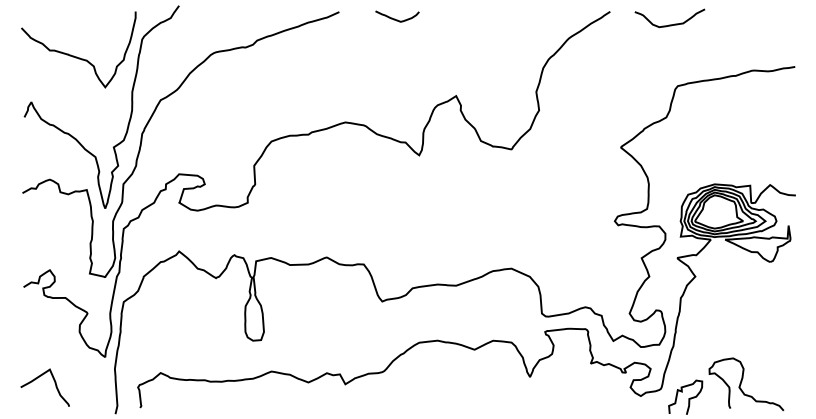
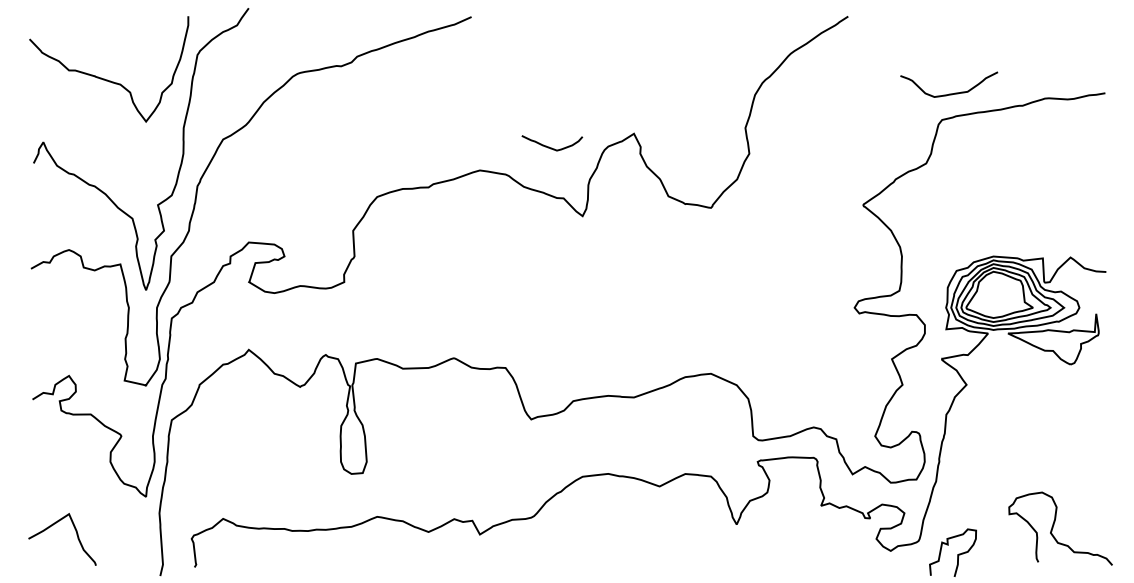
curve: (396, 19) -> (551, 147), moved
curve: (670, 24) -> (949, 93), moved
curve: (742, 382) -> (1054, 525), moved

